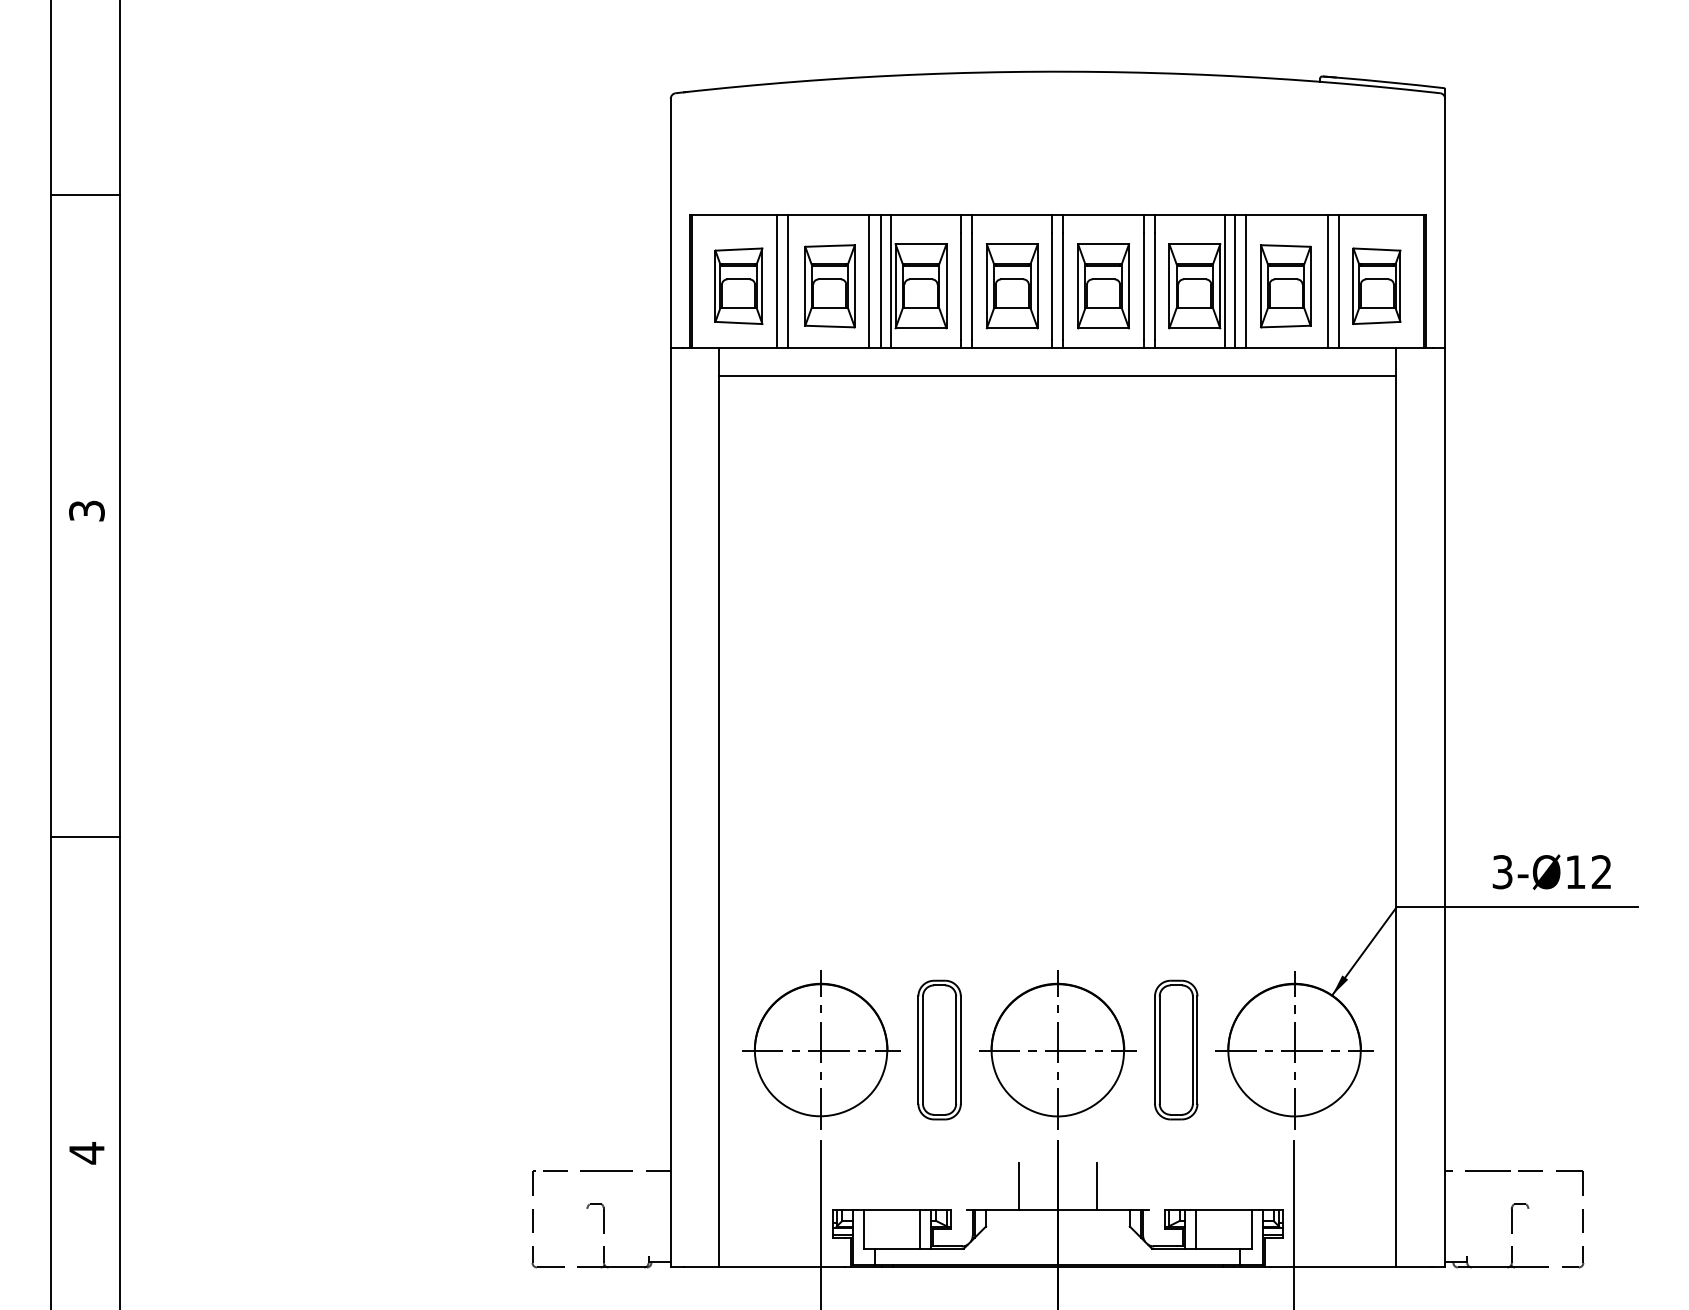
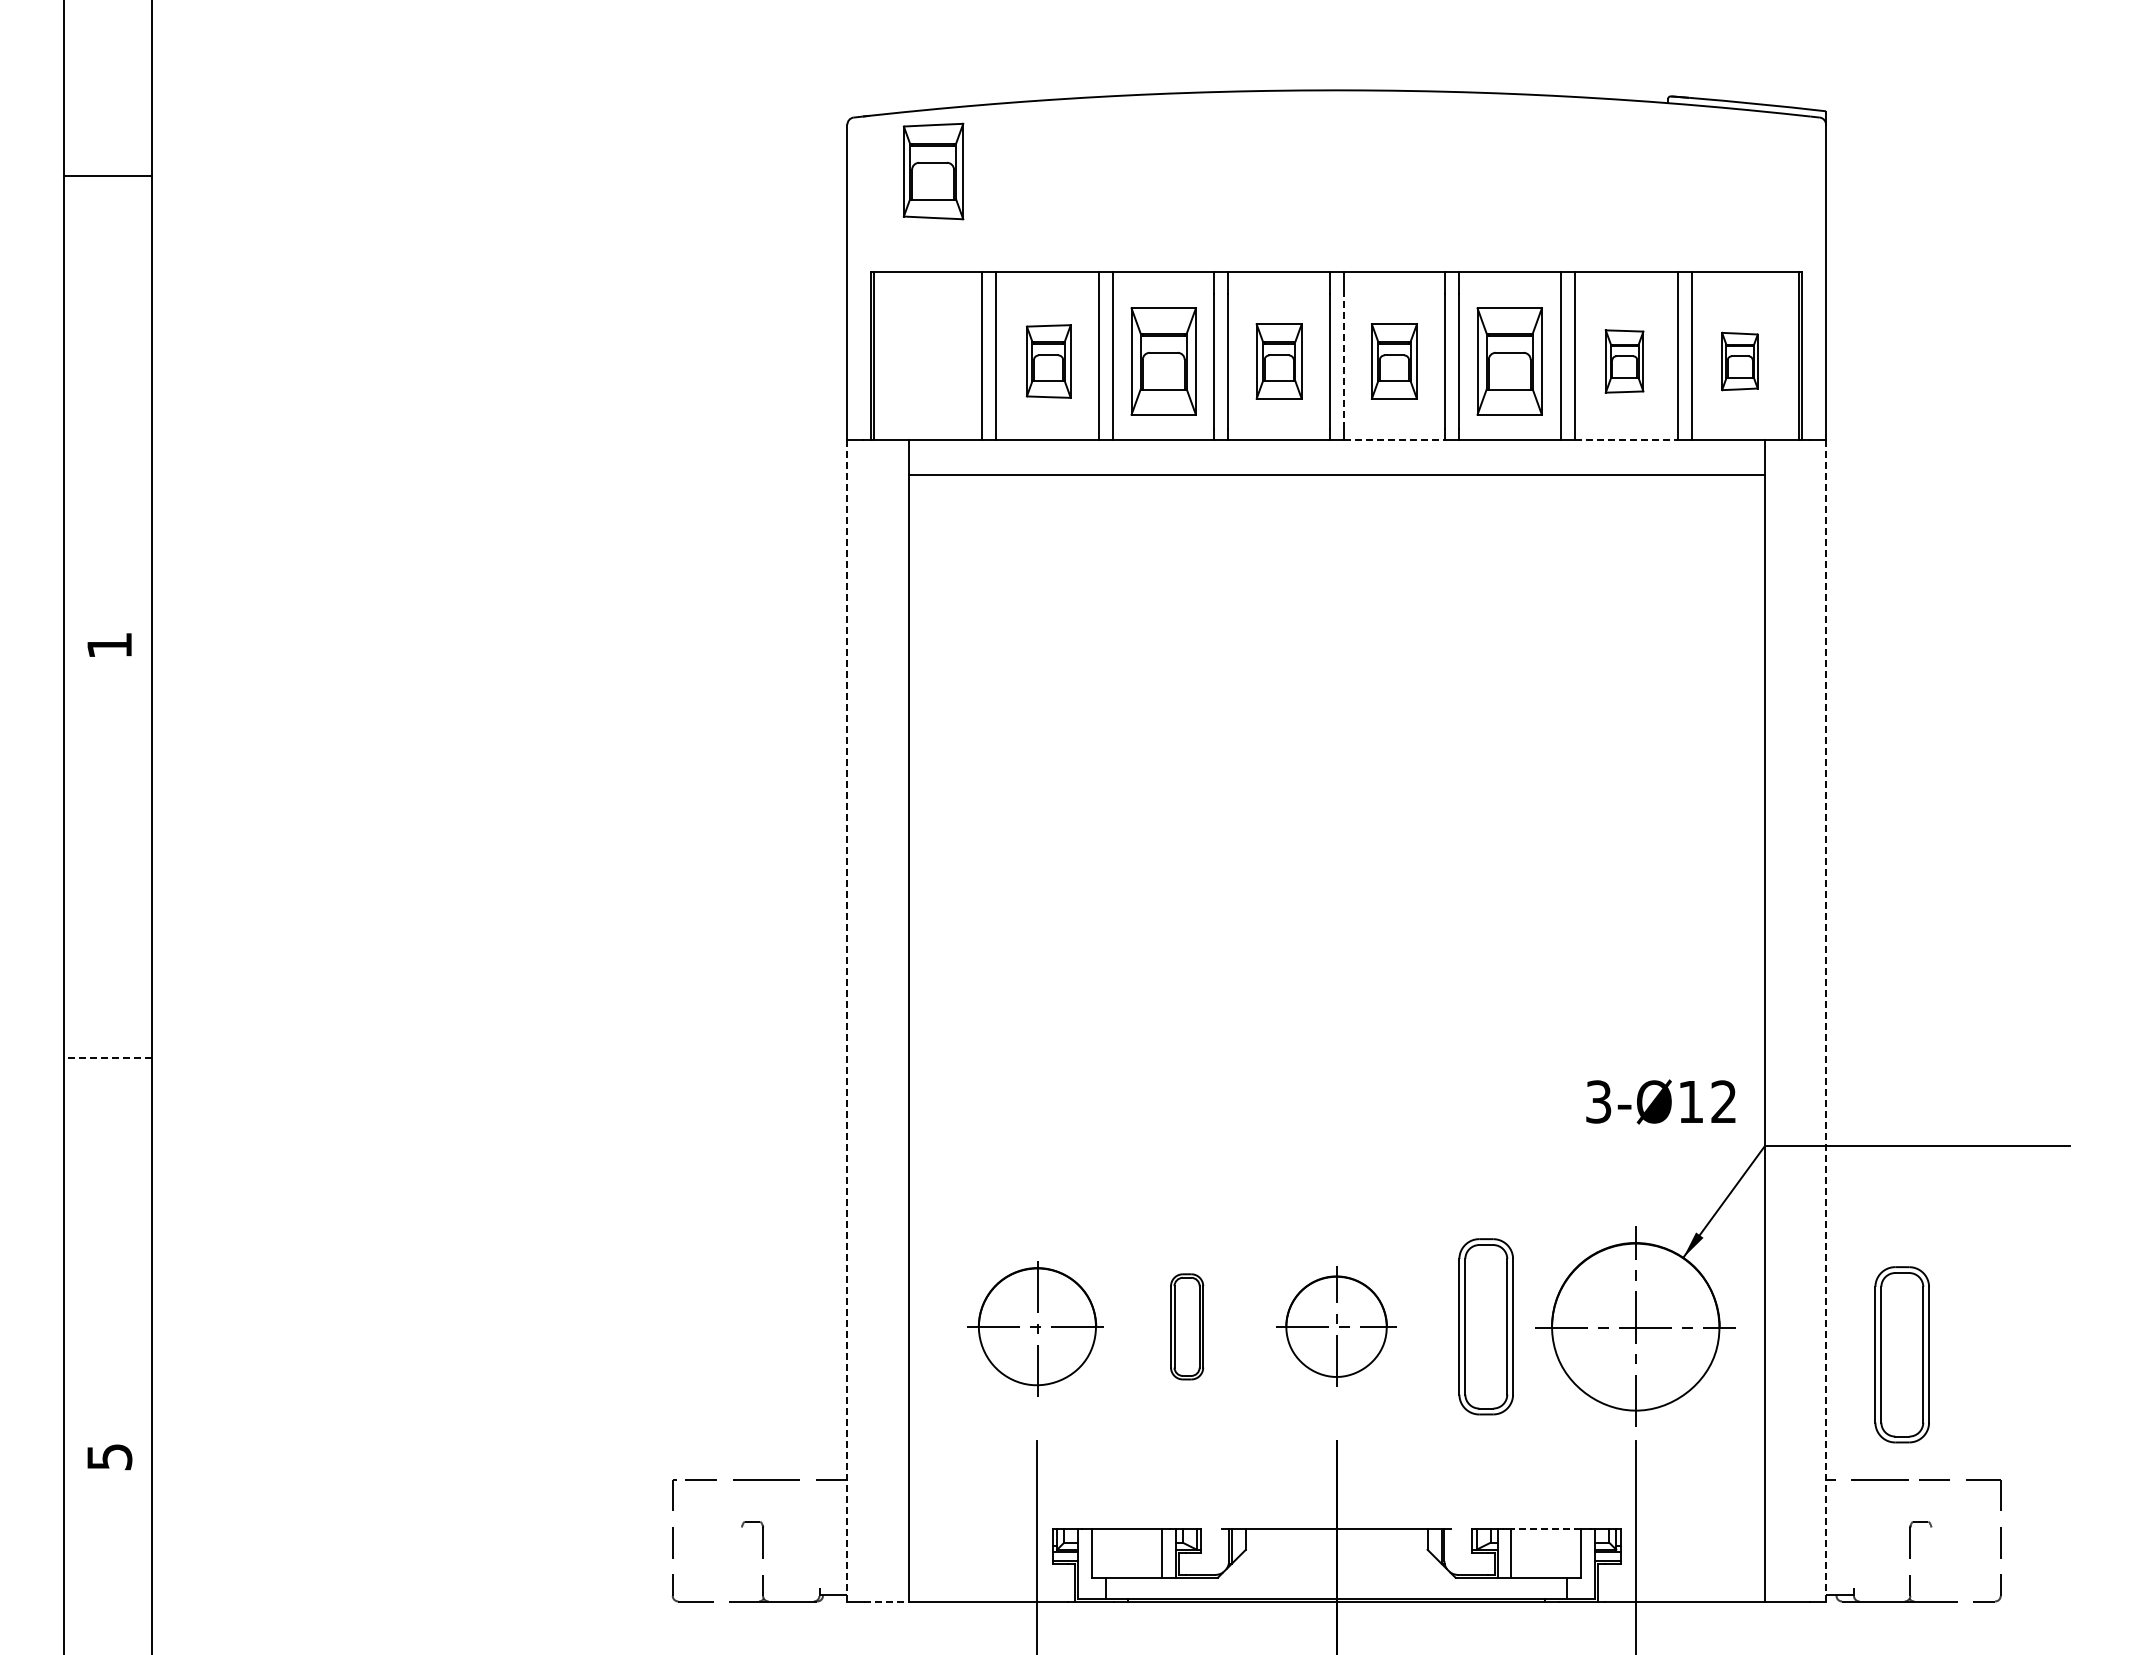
line: (85, 195) -> (107, 175), moved
line: (891, 281) -> (1126, 355), removed
line: (1224, 281) -> (1547, 355), removed
part: (738, 286) -> (933, 171), moved
part: (829, 286) -> (1048, 361), size x0.7
part: (1012, 286) -> (1279, 361), size x0.7
line: (1063, 286) -> (1343, 361), solid -> dashed
part: (1103, 286) -> (1394, 361), size x0.7
part: (1285, 286) -> (1624, 361), size x0.6
part: (1376, 286) -> (1739, 361), size x0.6
line: (1103, 347) -> (1394, 439), solid -> dashed
line: (1287, 347) -> (1626, 439), solid -> dashed
text: (86, 510) -> (109, 645), 3 -> 1
line: (670, 807) -> (847, 1020), solid -> dashed
line: (1445, 807) -> (1826, 1020), solid -> dashed
line: (85, 836) -> (107, 1057), solid -> dashed
text: (1551, 871) -> (1660, 1101), moved
part: (821, 1049) -> (1037, 1326), size x0.7
part: (939, 1049) -> (1186, 1326), size x0.6
part: (1057, 1049) -> (1336, 1326), size x0.6
part: (1504, 1072) -> (1901, 1354), added
text: (86, 1152) -> (109, 1456), 4 -> 5
line: (1018, 1185) -> (1287, 1498), removed
line: (1096, 1185) -> (1385, 1498), removed
line: (1223, 1209) -> (1546, 1528), solid -> dashed
line: (701, 1267) -> (886, 1601), solid -> dashed

